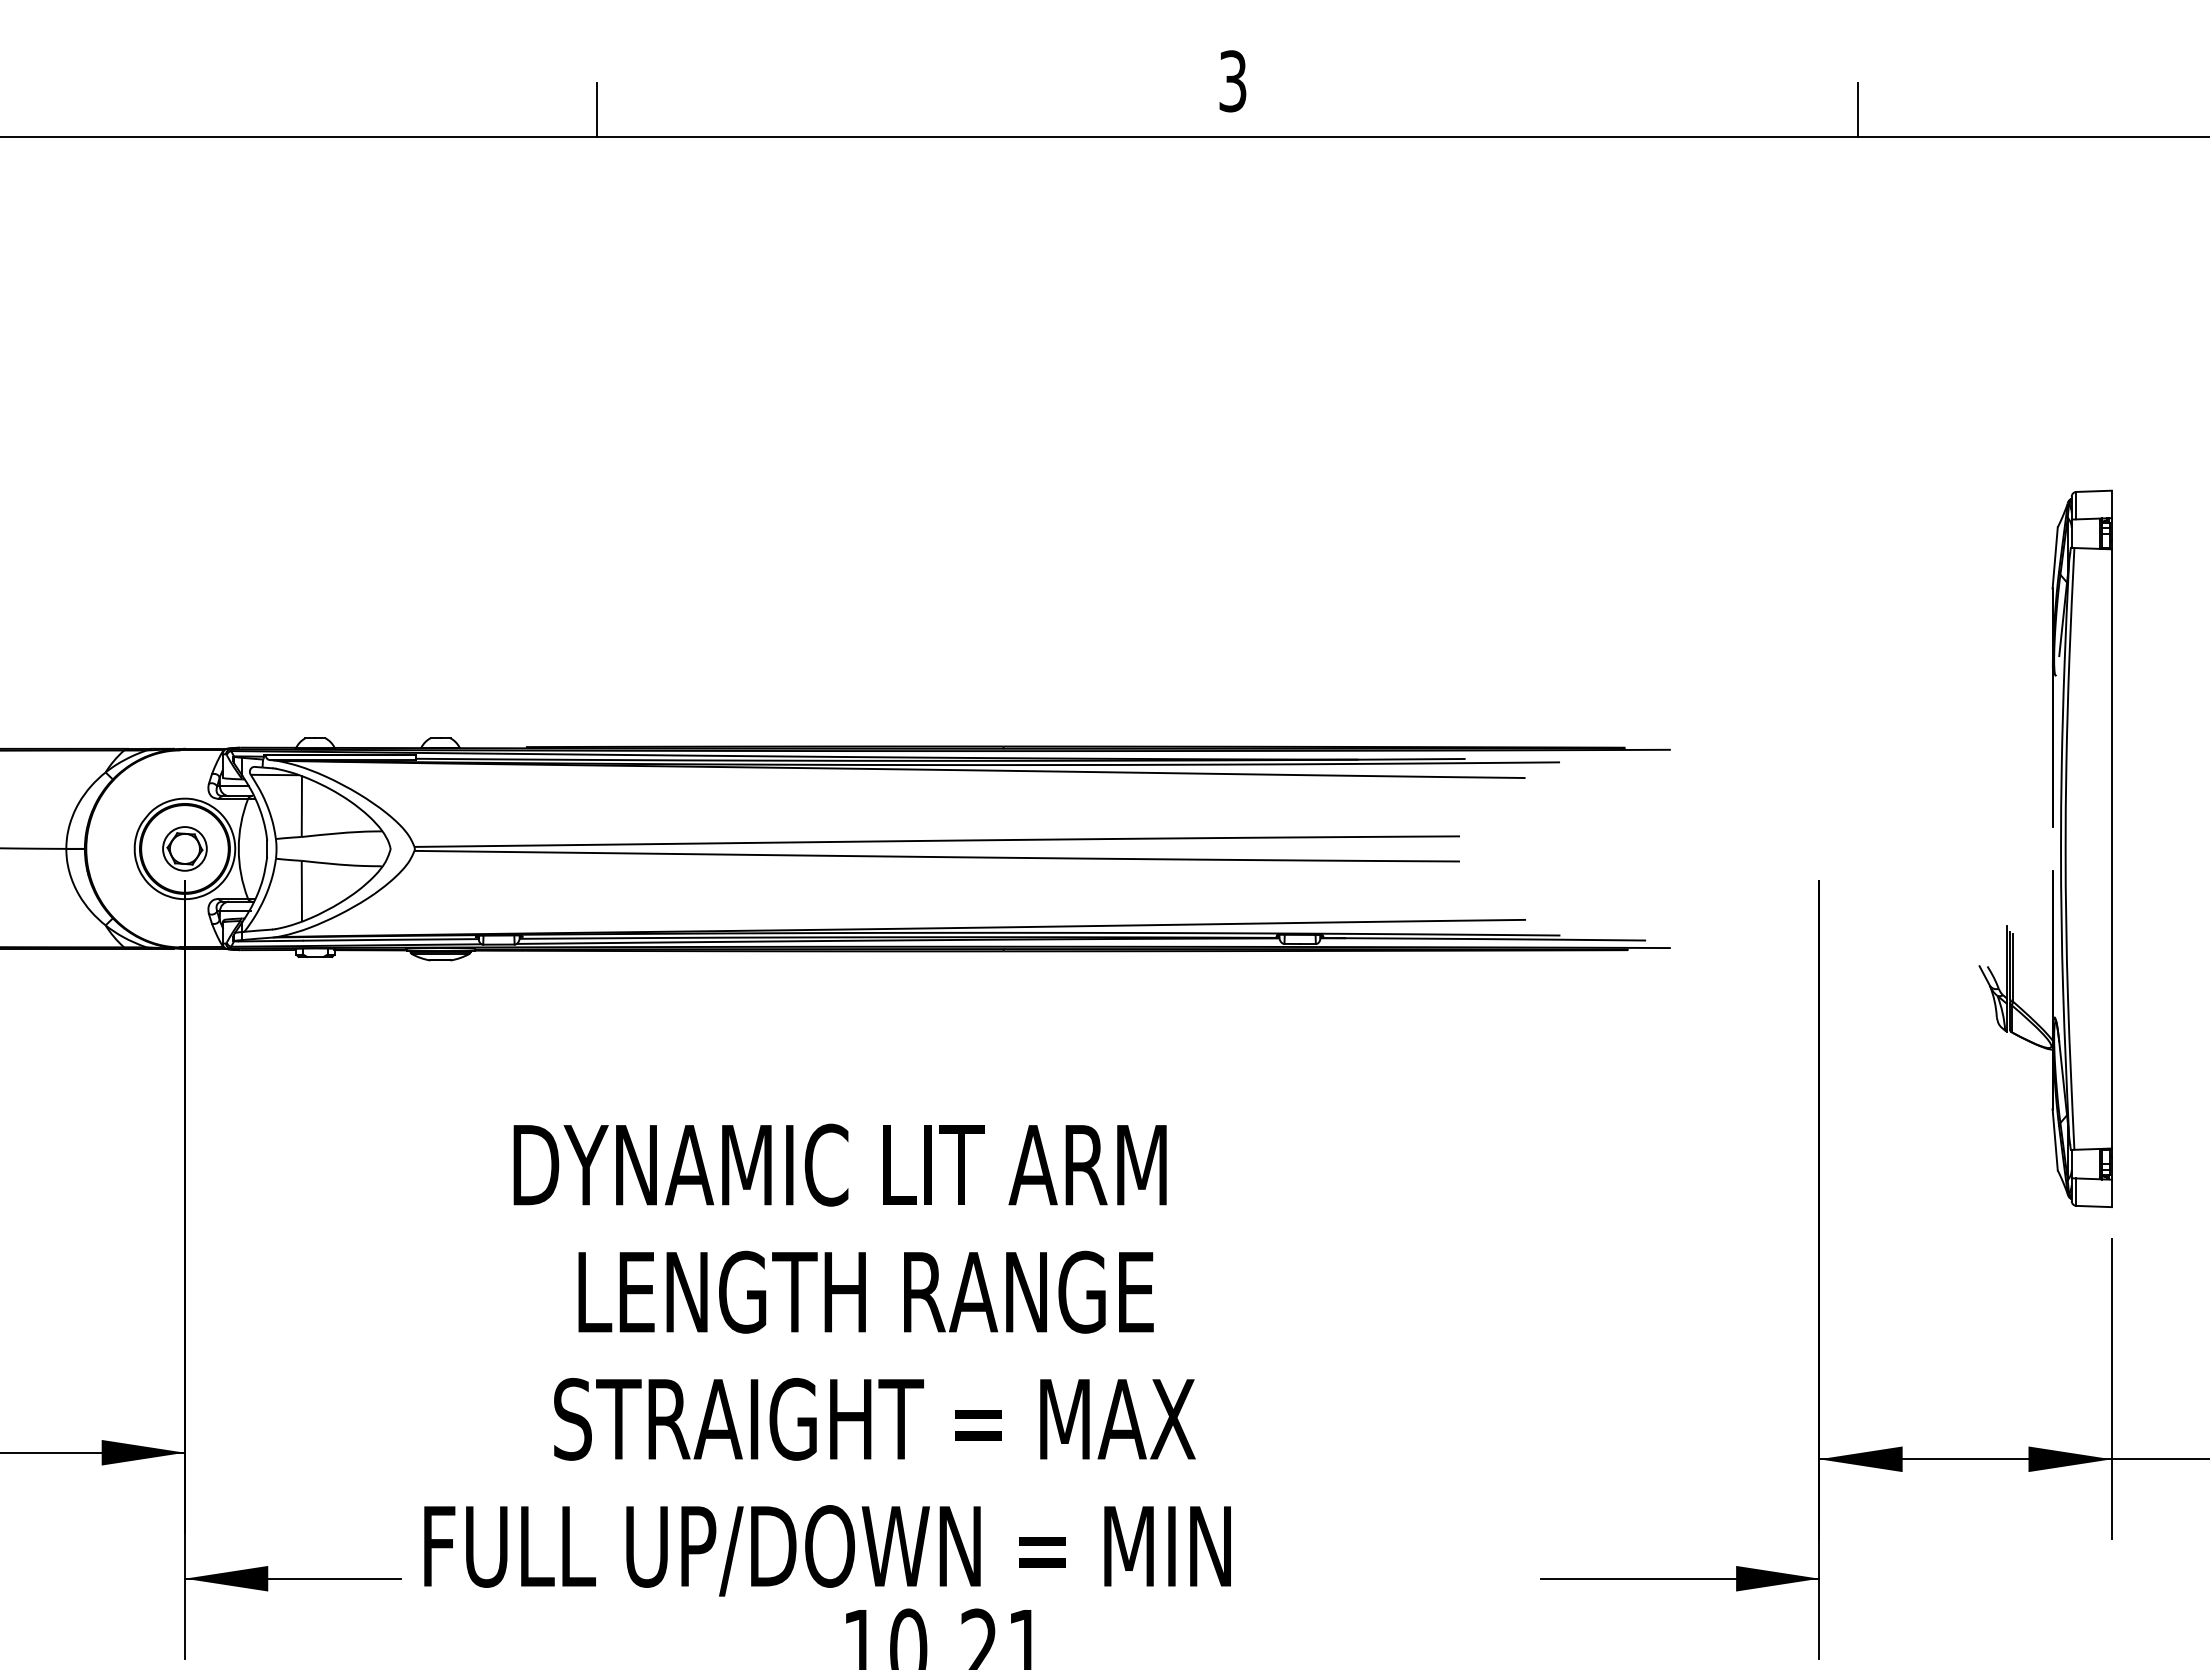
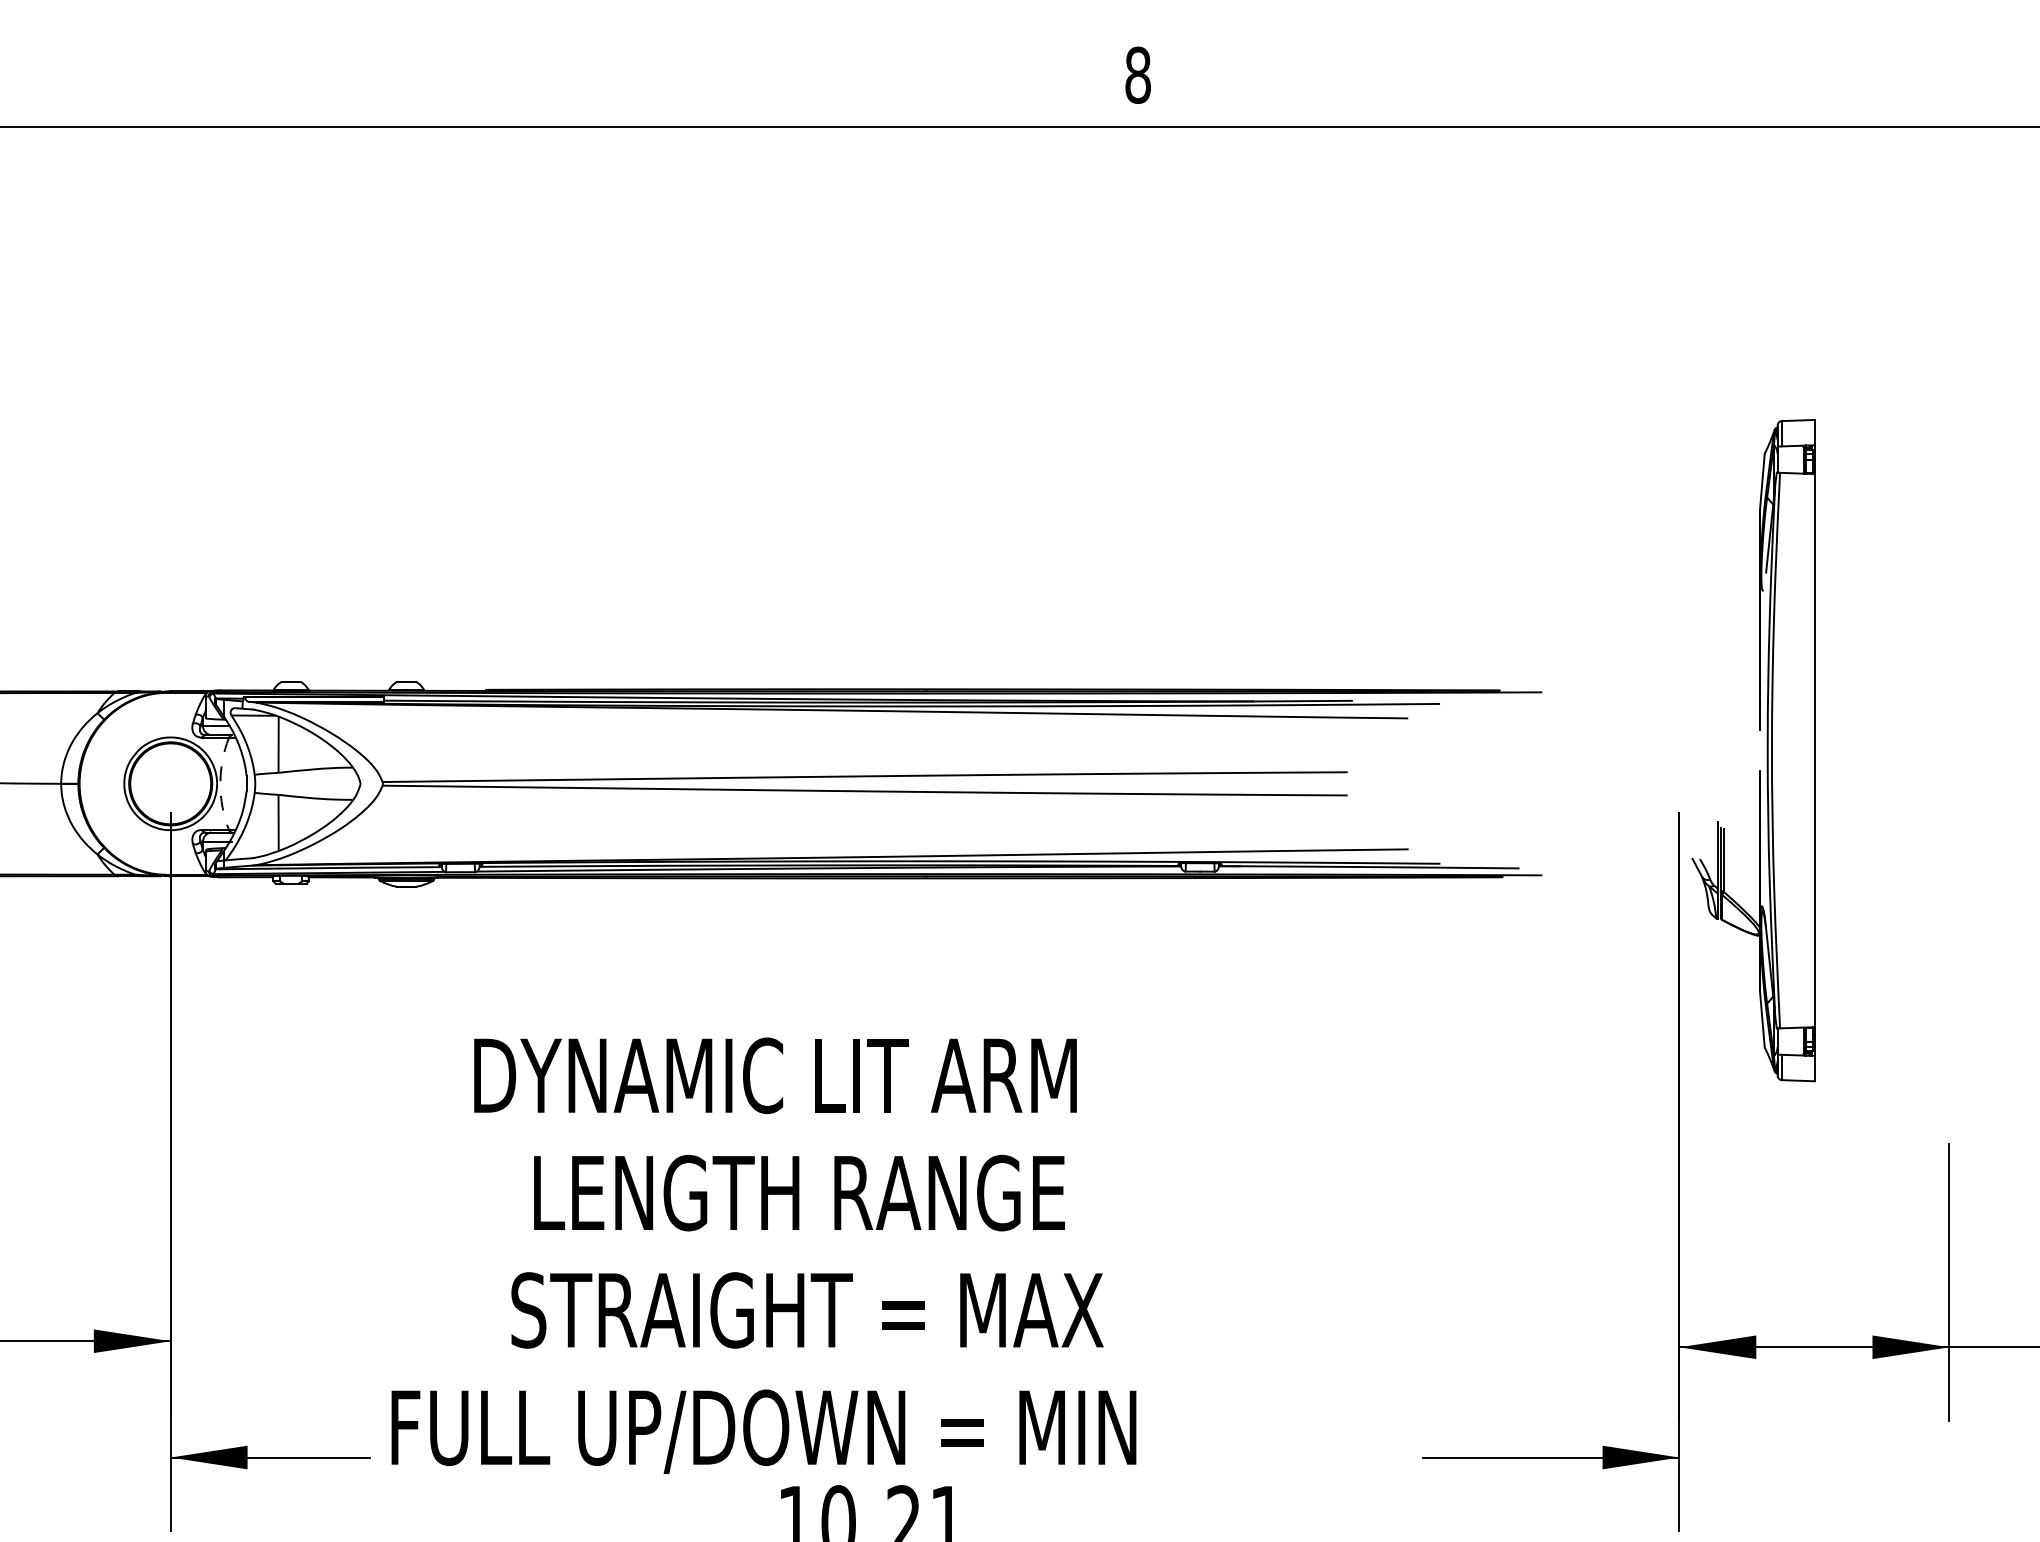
text: (1232, 81) -> (1137, 75), 3 -> 8
line: (597, 109) -> (551, 101), removed
line: (1858, 109) -> (1715, 101), removed
part: (184, 848) -> (170, 783), removed
arc: (238, 848) -> (220, 783), solid -> dashed
part: (2060, 848) -> (1767, 750), moved

